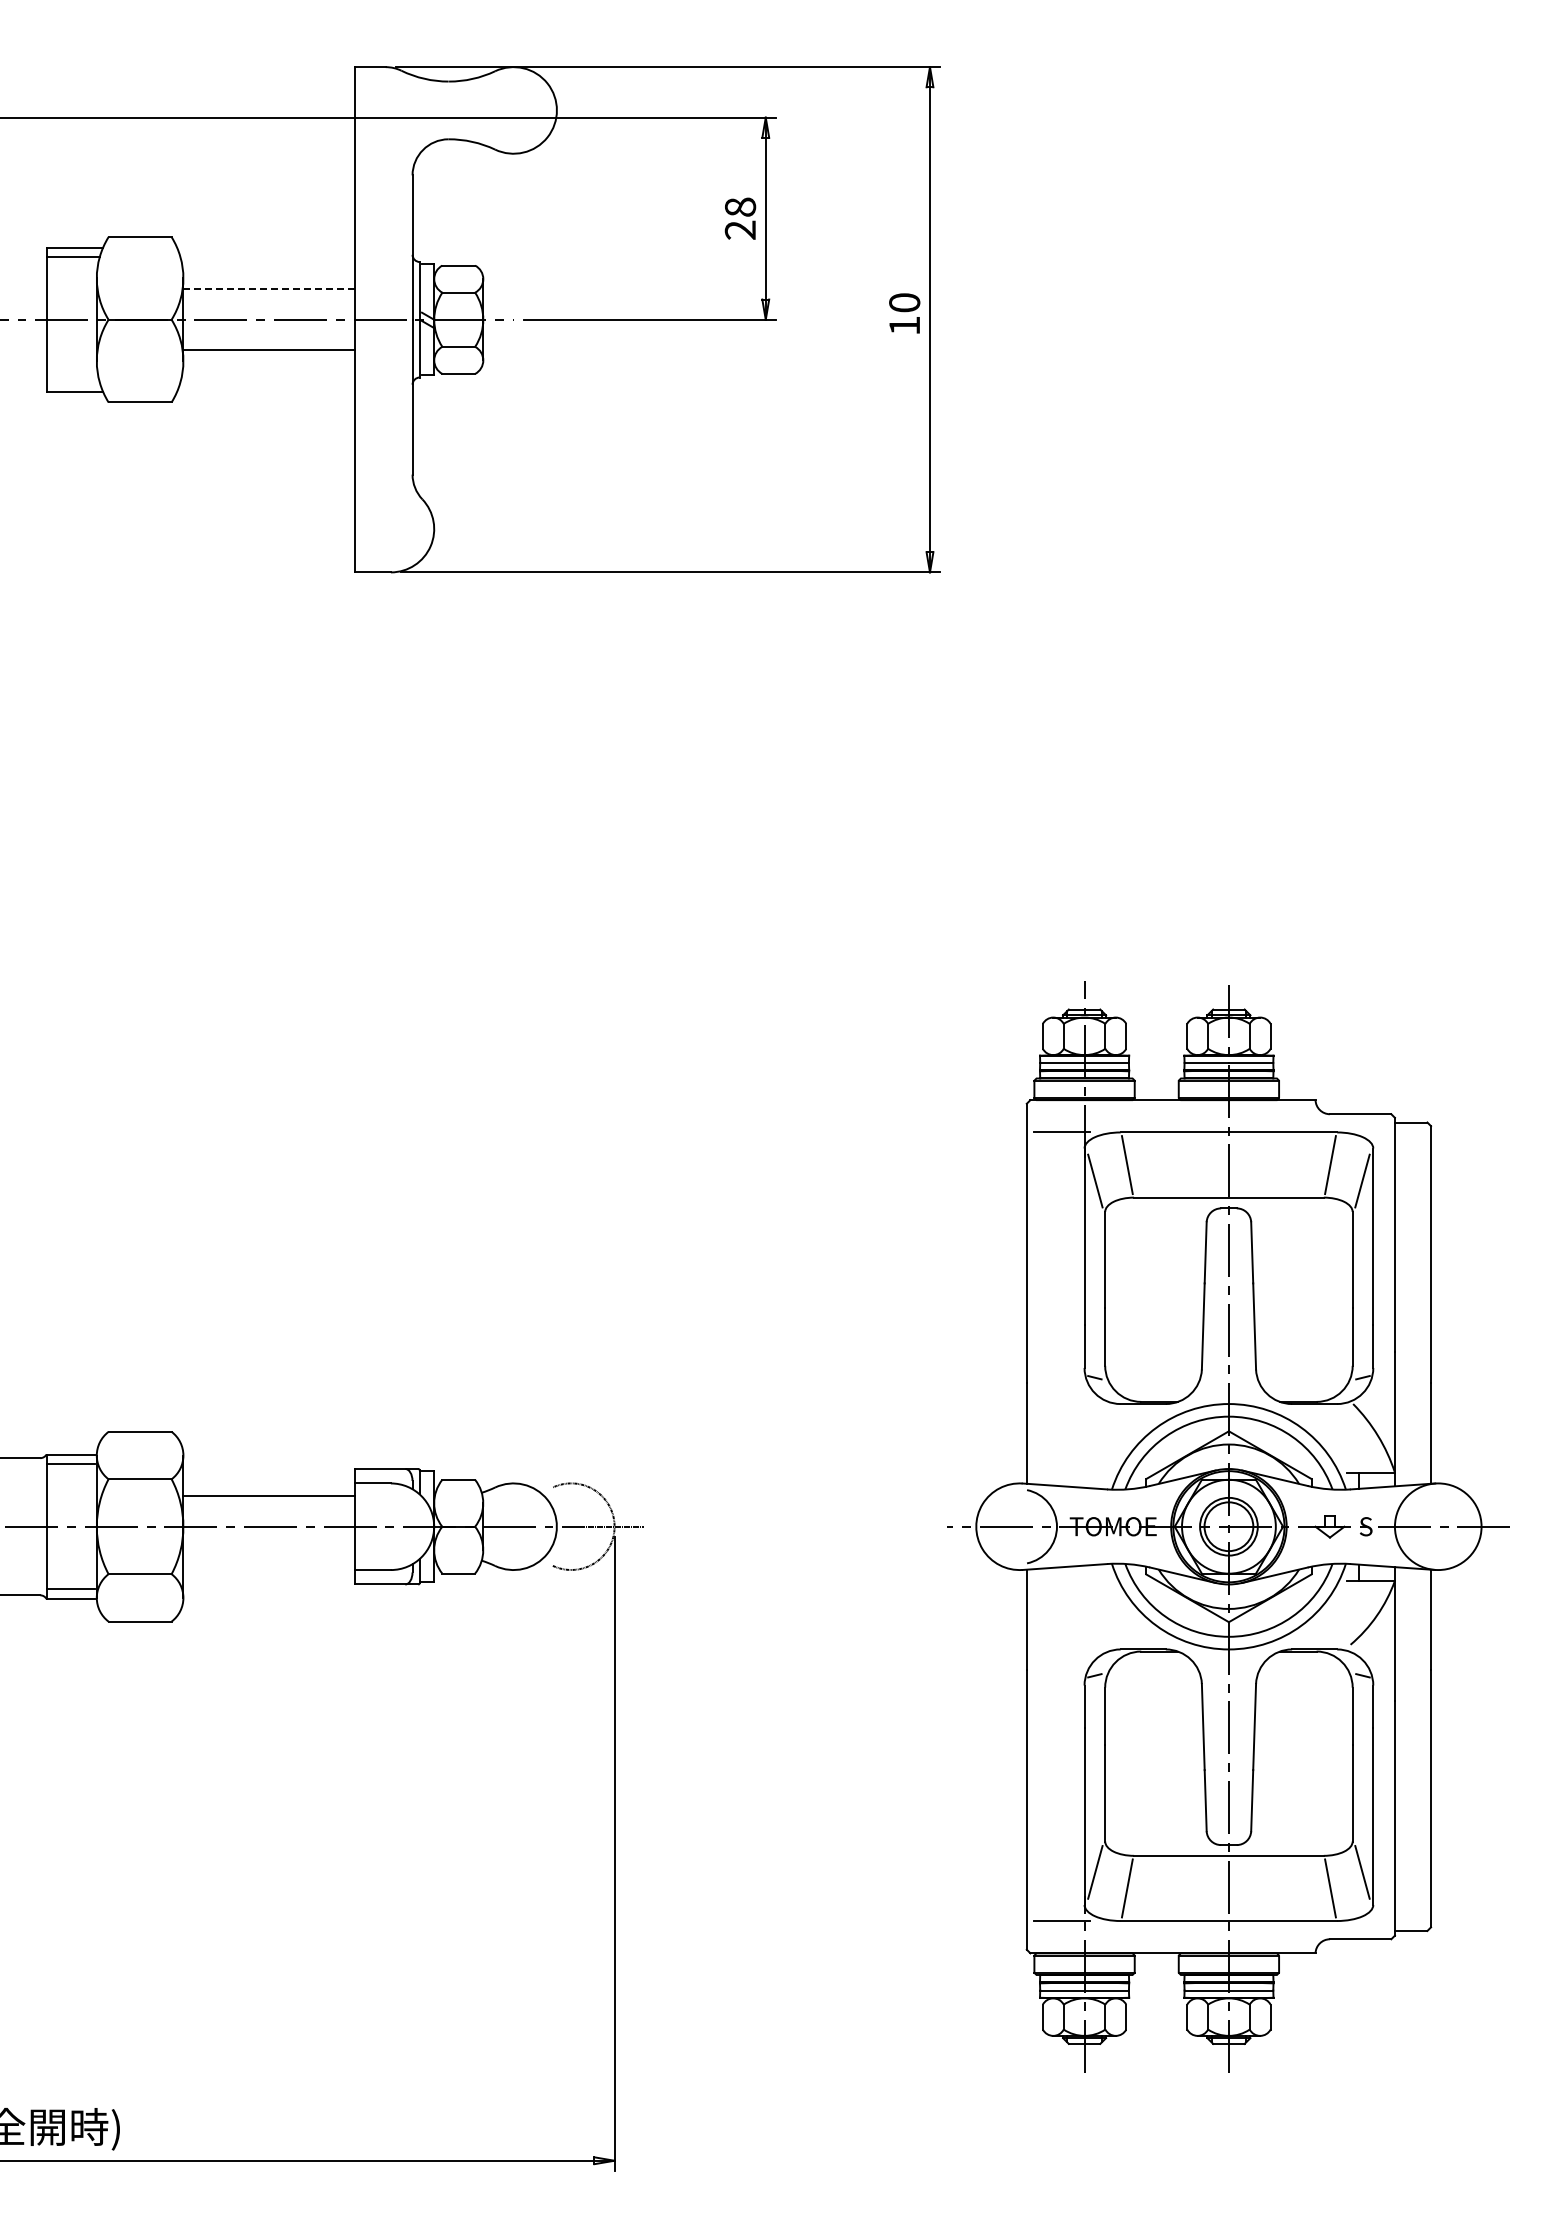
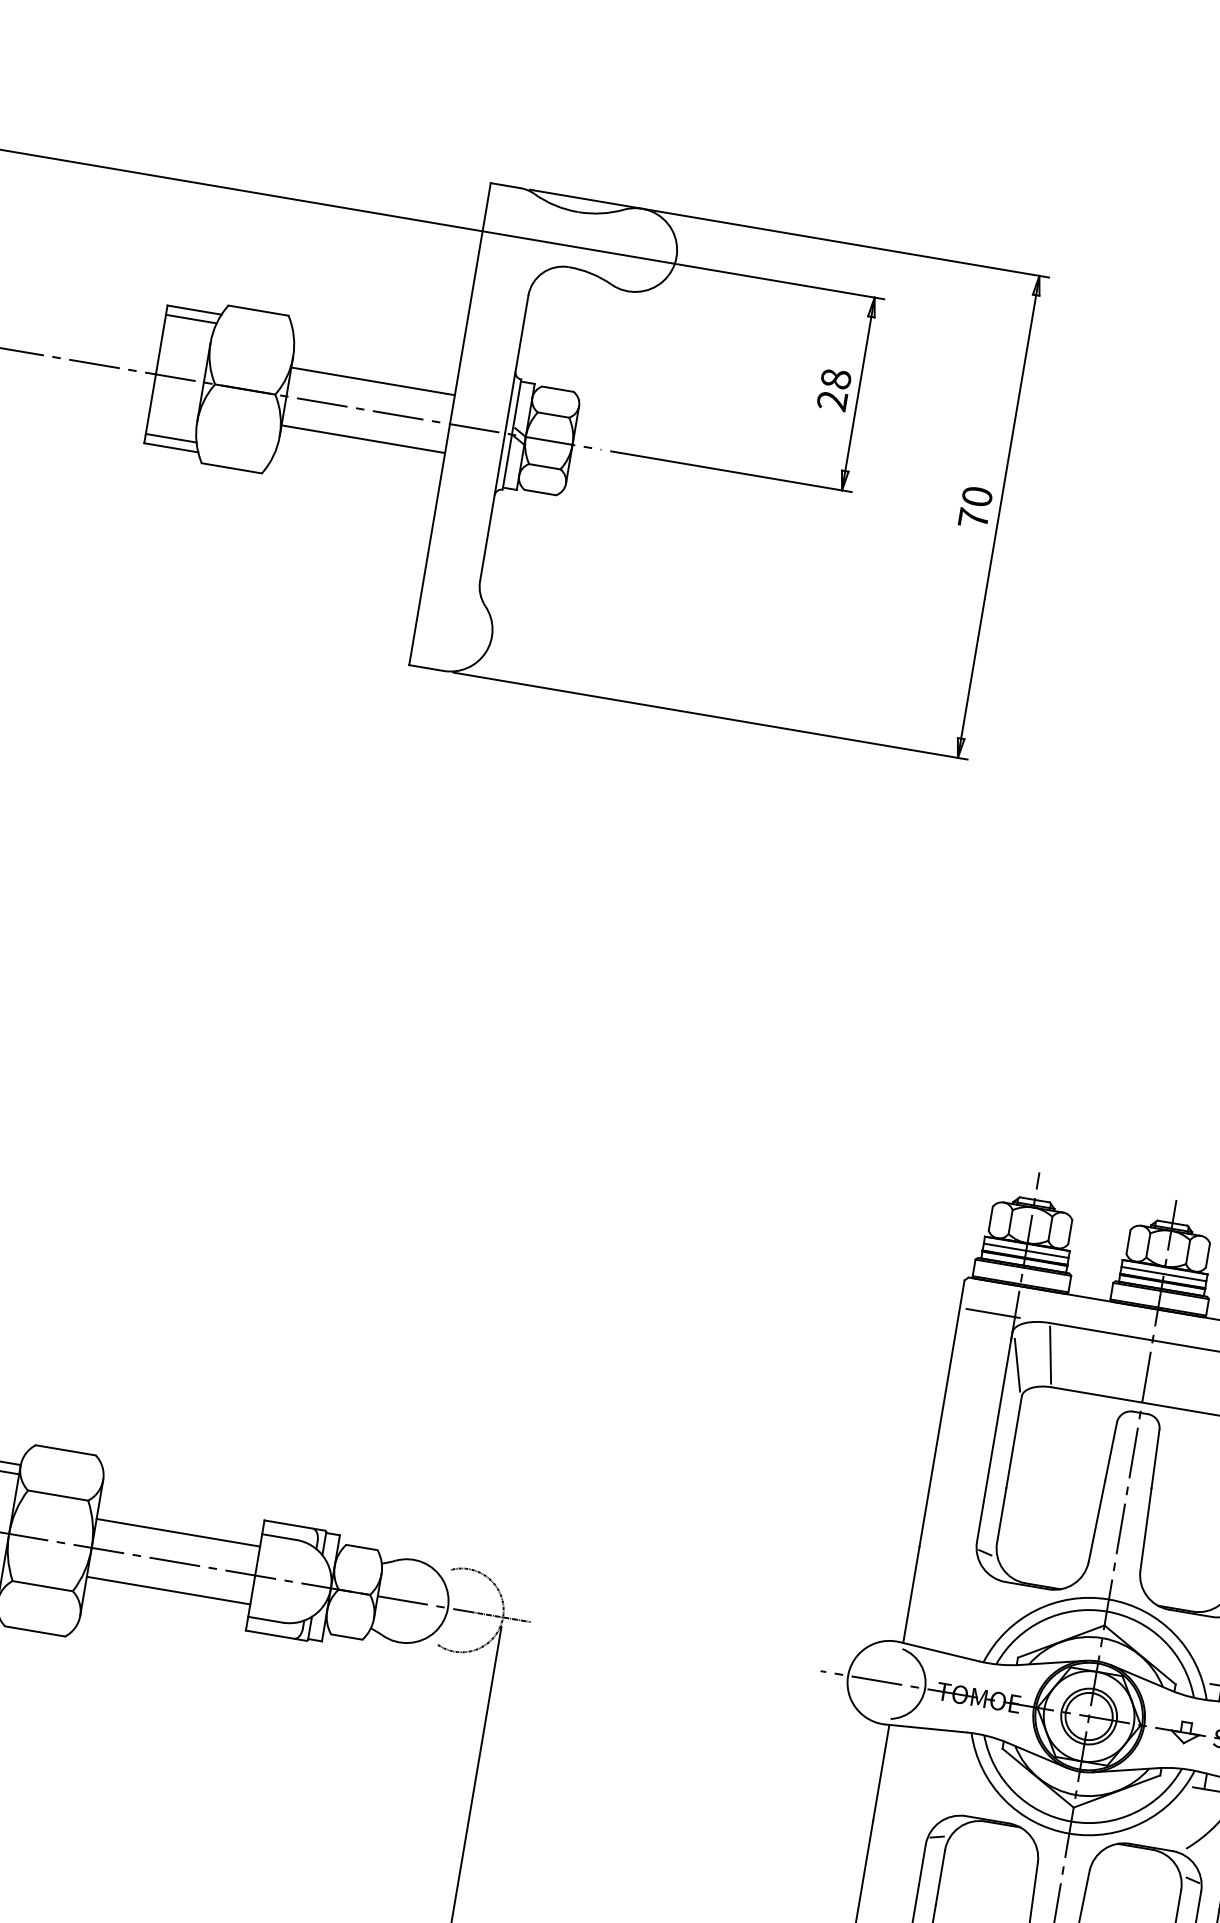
line: (269, 289) -> (373, 381), dashed -> solid
text: (904, 325) -> (973, 518), 10 -> 70
line: (72, 382) -> (170, 438), added
line: (268, 1557) -> (167, 1590), added

